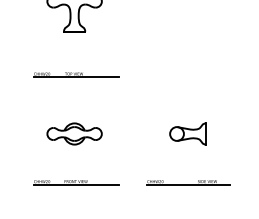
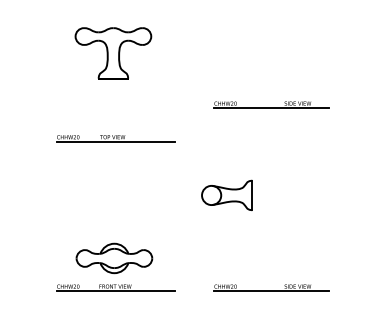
part: (188, 50) -> (271, 104), added
part: (187, 133) -> (226, 194), moved
part: (74, 134) -> (114, 258), moved

